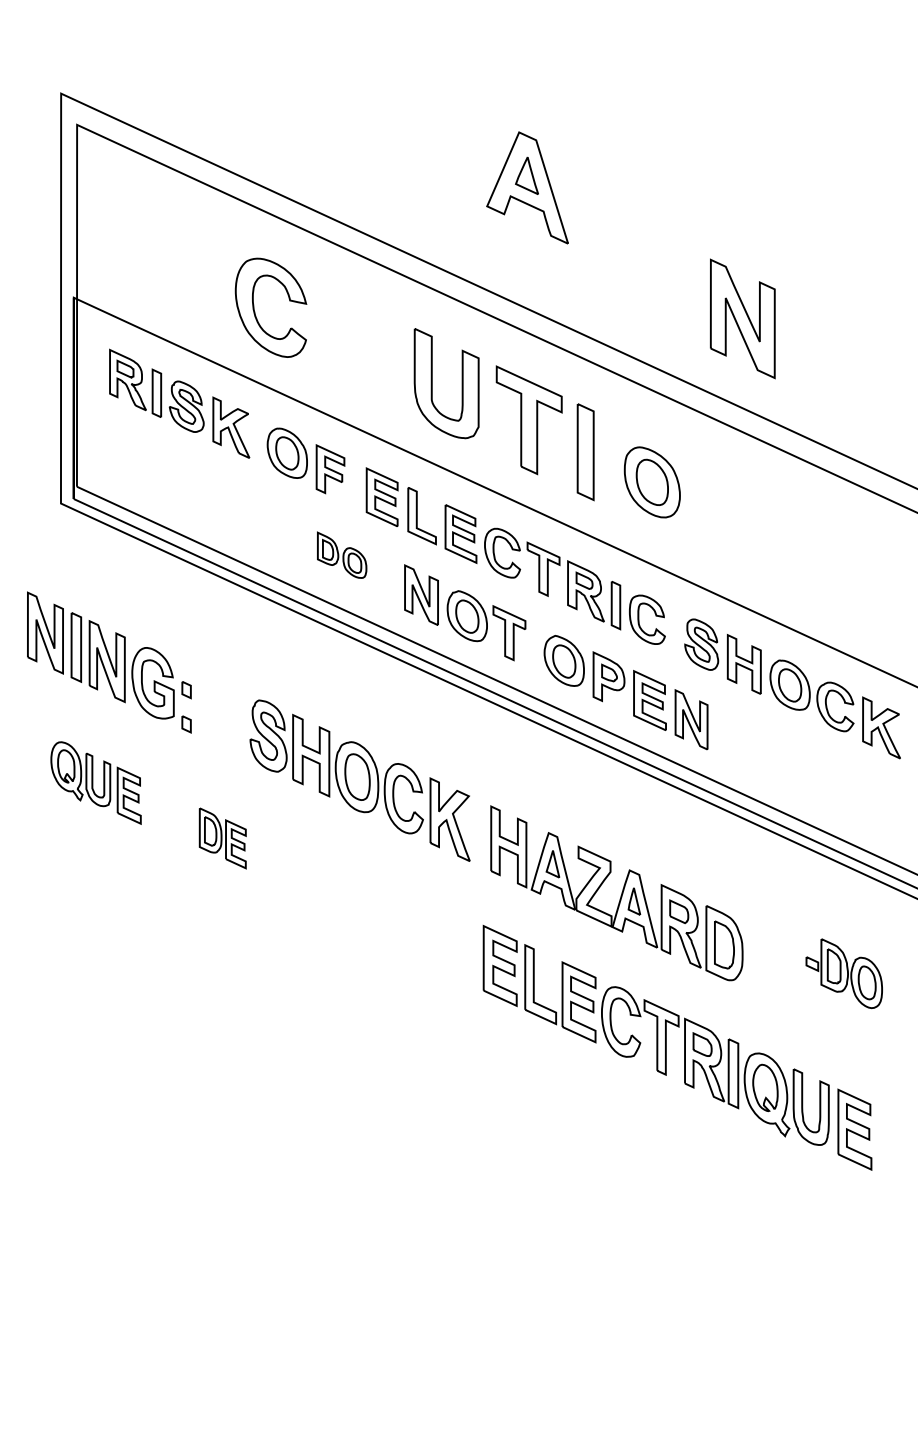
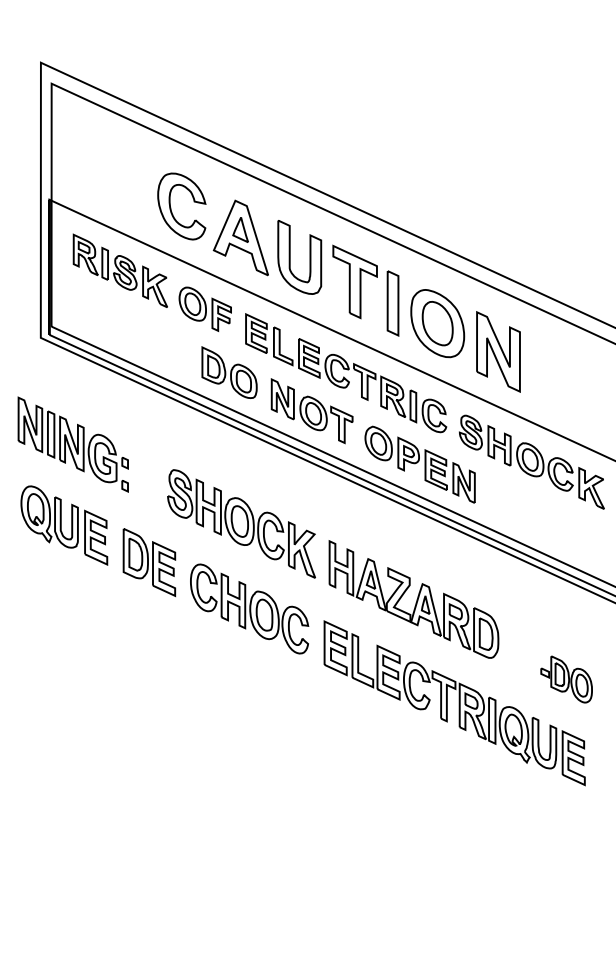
part: (526, 187) -> (240, 237), moved
part: (742, 318) -> (498, 351), moved
part: (651, 482) -> (437, 323), size x1.43
part: (342, 555) -> (229, 372), size x1.67
part: (96, 783) -> (64, 525), size x1.43
part: (222, 838) -> (149, 562), size x1.67
part: (371, 906) -> (249, 608), added
part: (844, 973) -> (566, 679), moved

